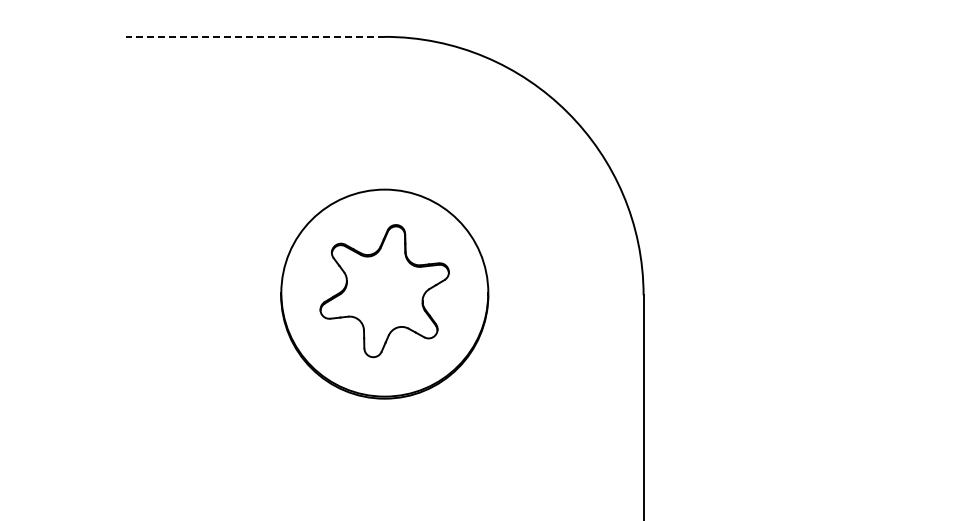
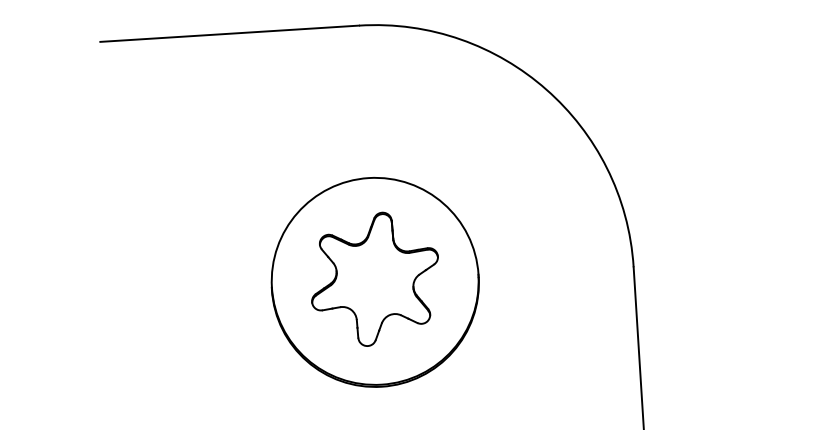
line: (255, 36) -> (230, 33), dashed -> solid

